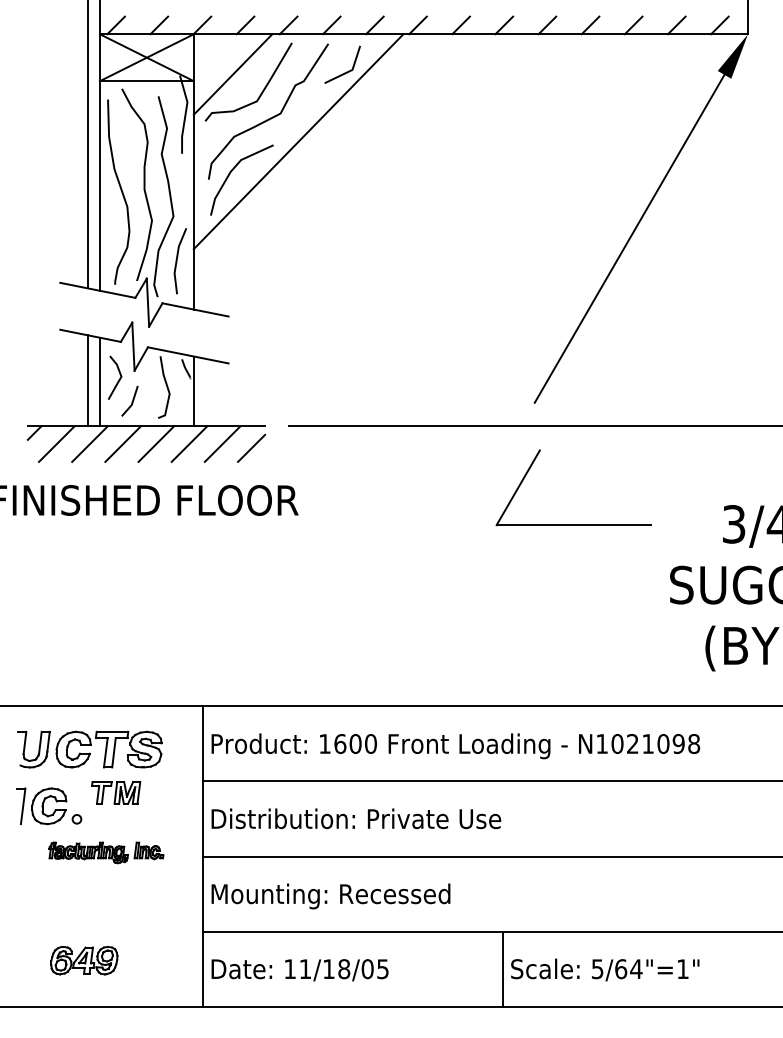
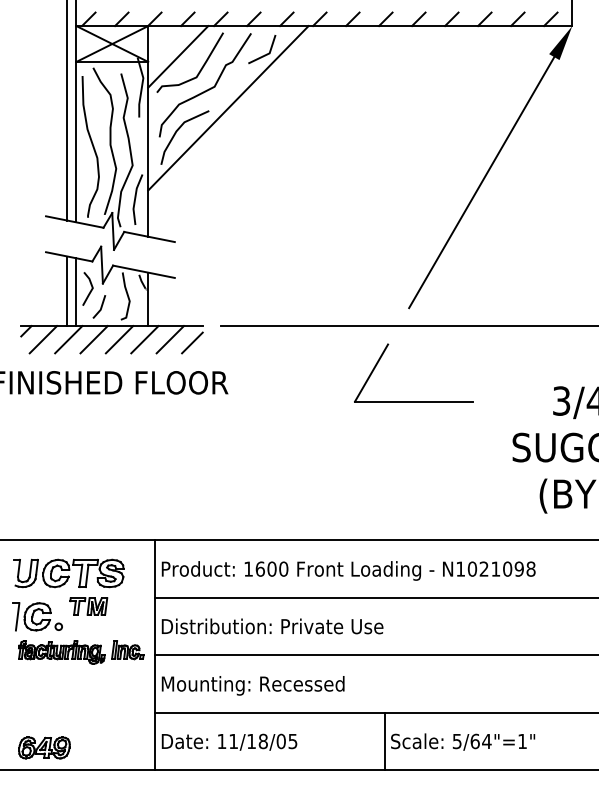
part: (573, 524) -> (413, 401), moved
part: (106, 852) -> (81, 652), size x1.43
part: (84, 960) -> (44, 747), moved

